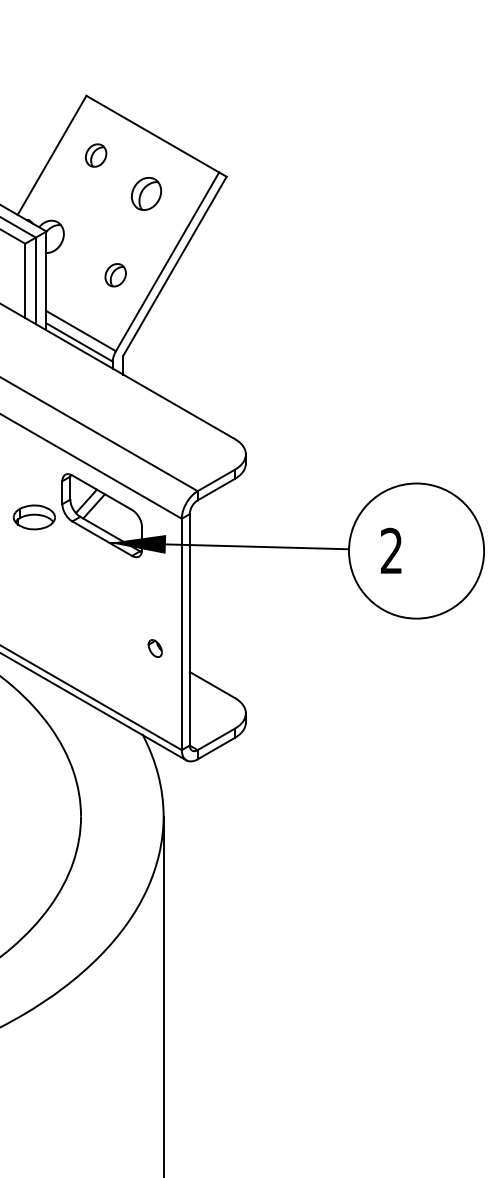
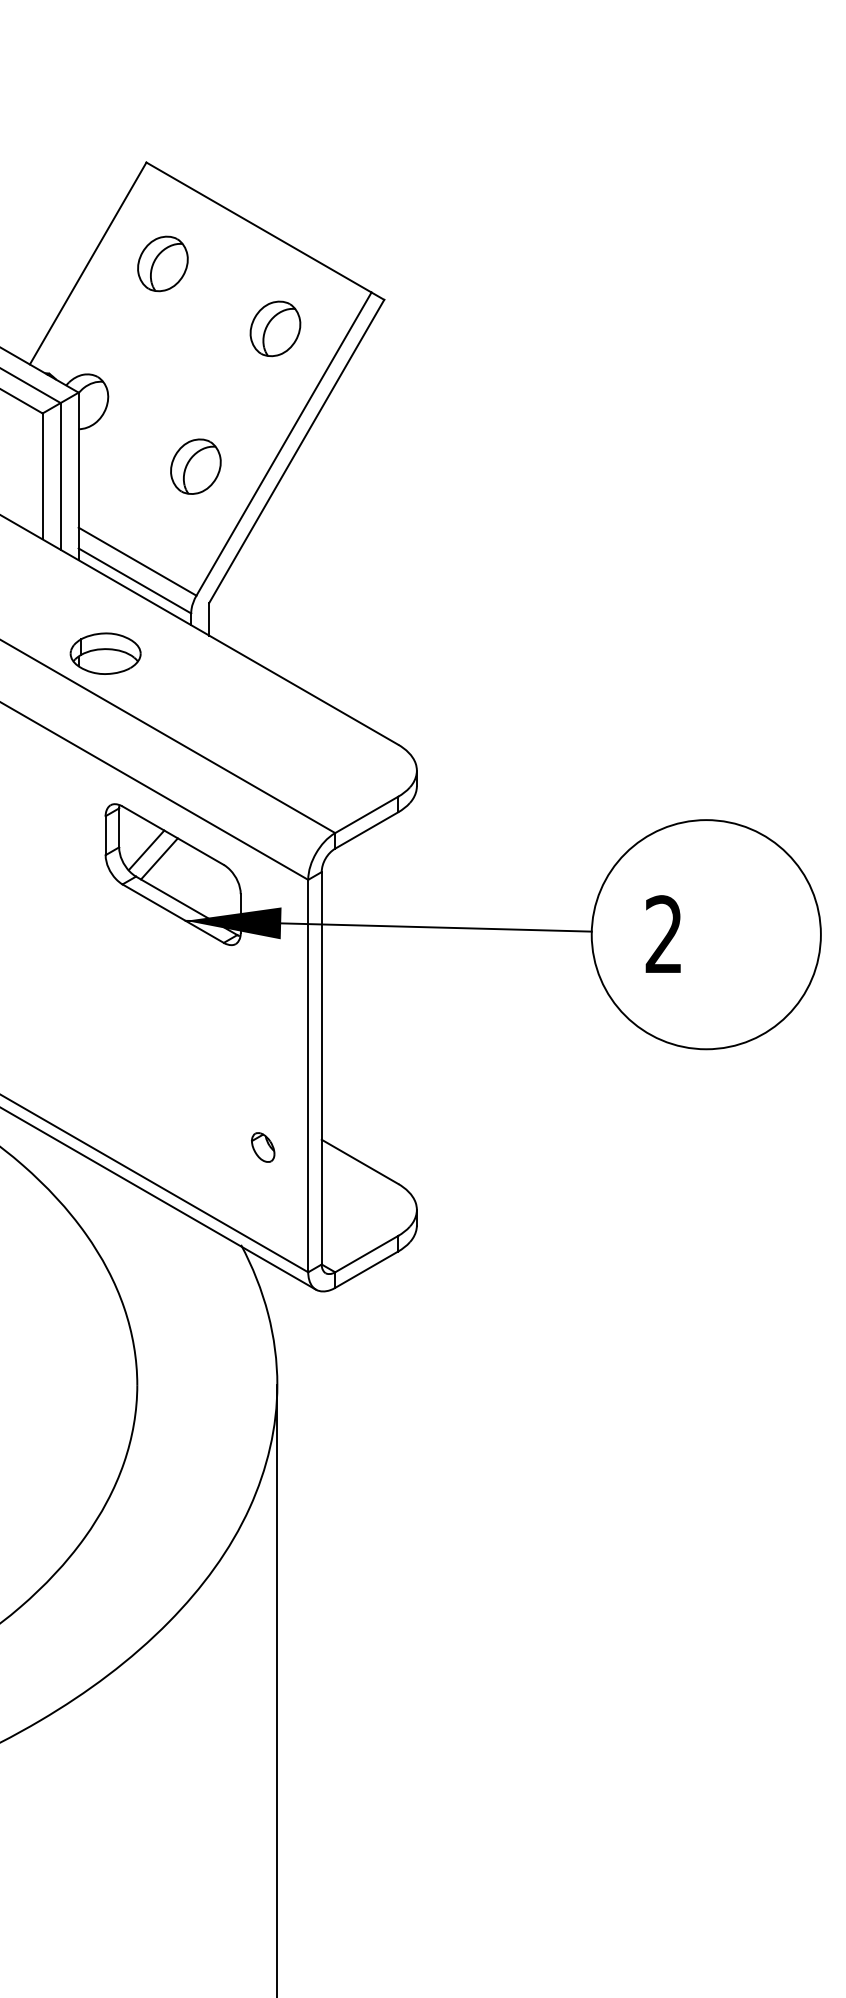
part: (95, 155) -> (161, 263), size x1.43
part: (146, 193) -> (275, 328), moved
part: (115, 275) -> (195, 467), size x1.43
part: (33, 517) -> (104, 653), moved
part: (154, 648) -> (261, 1147), moved

